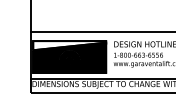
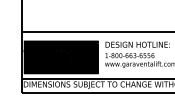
fill: (69, 45) -> (60, 45), added

